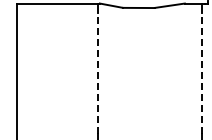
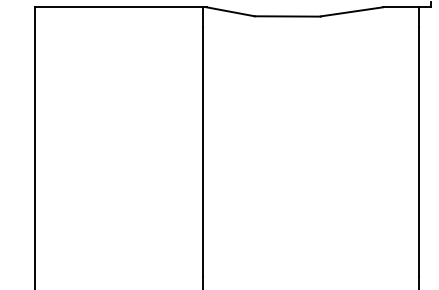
line: (98, 72) -> (203, 150), dashed -> solid
line: (202, 72) -> (419, 150), dashed -> solid

